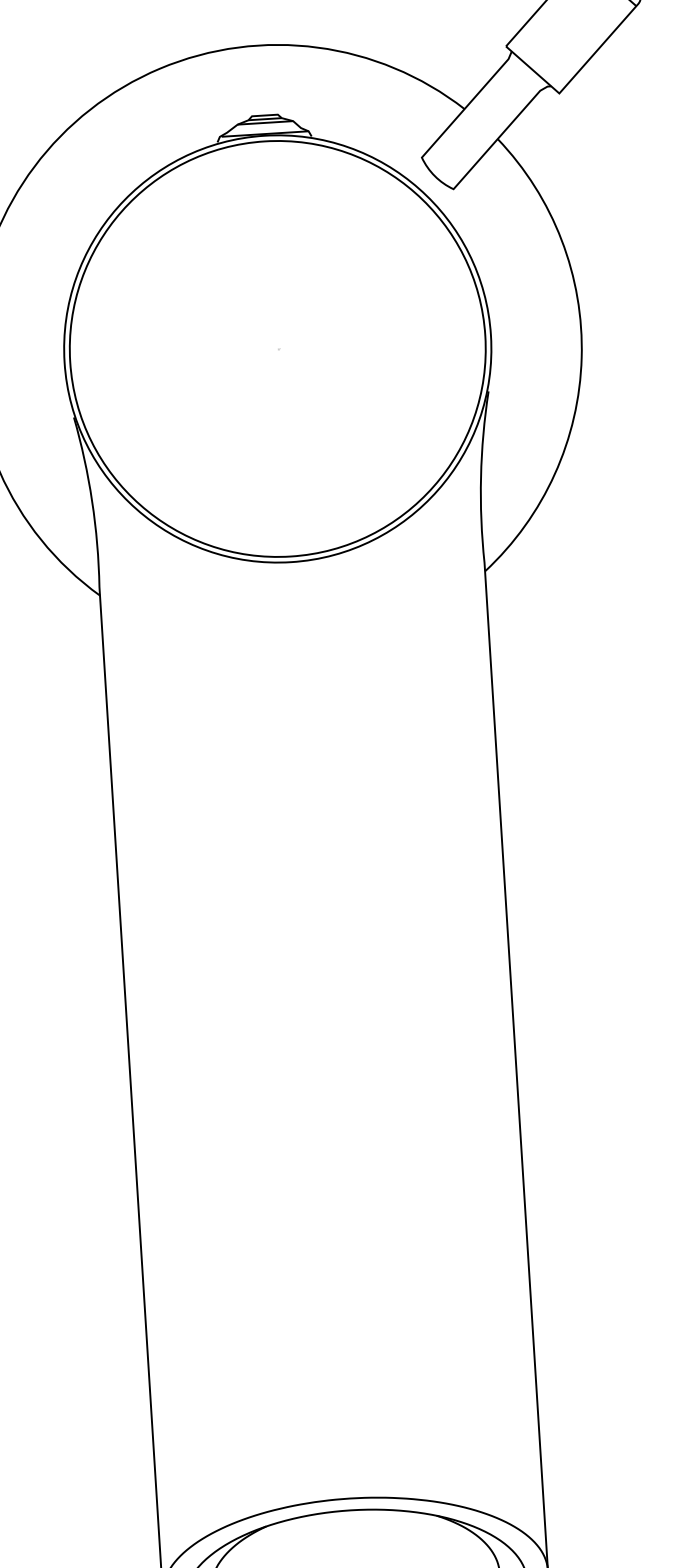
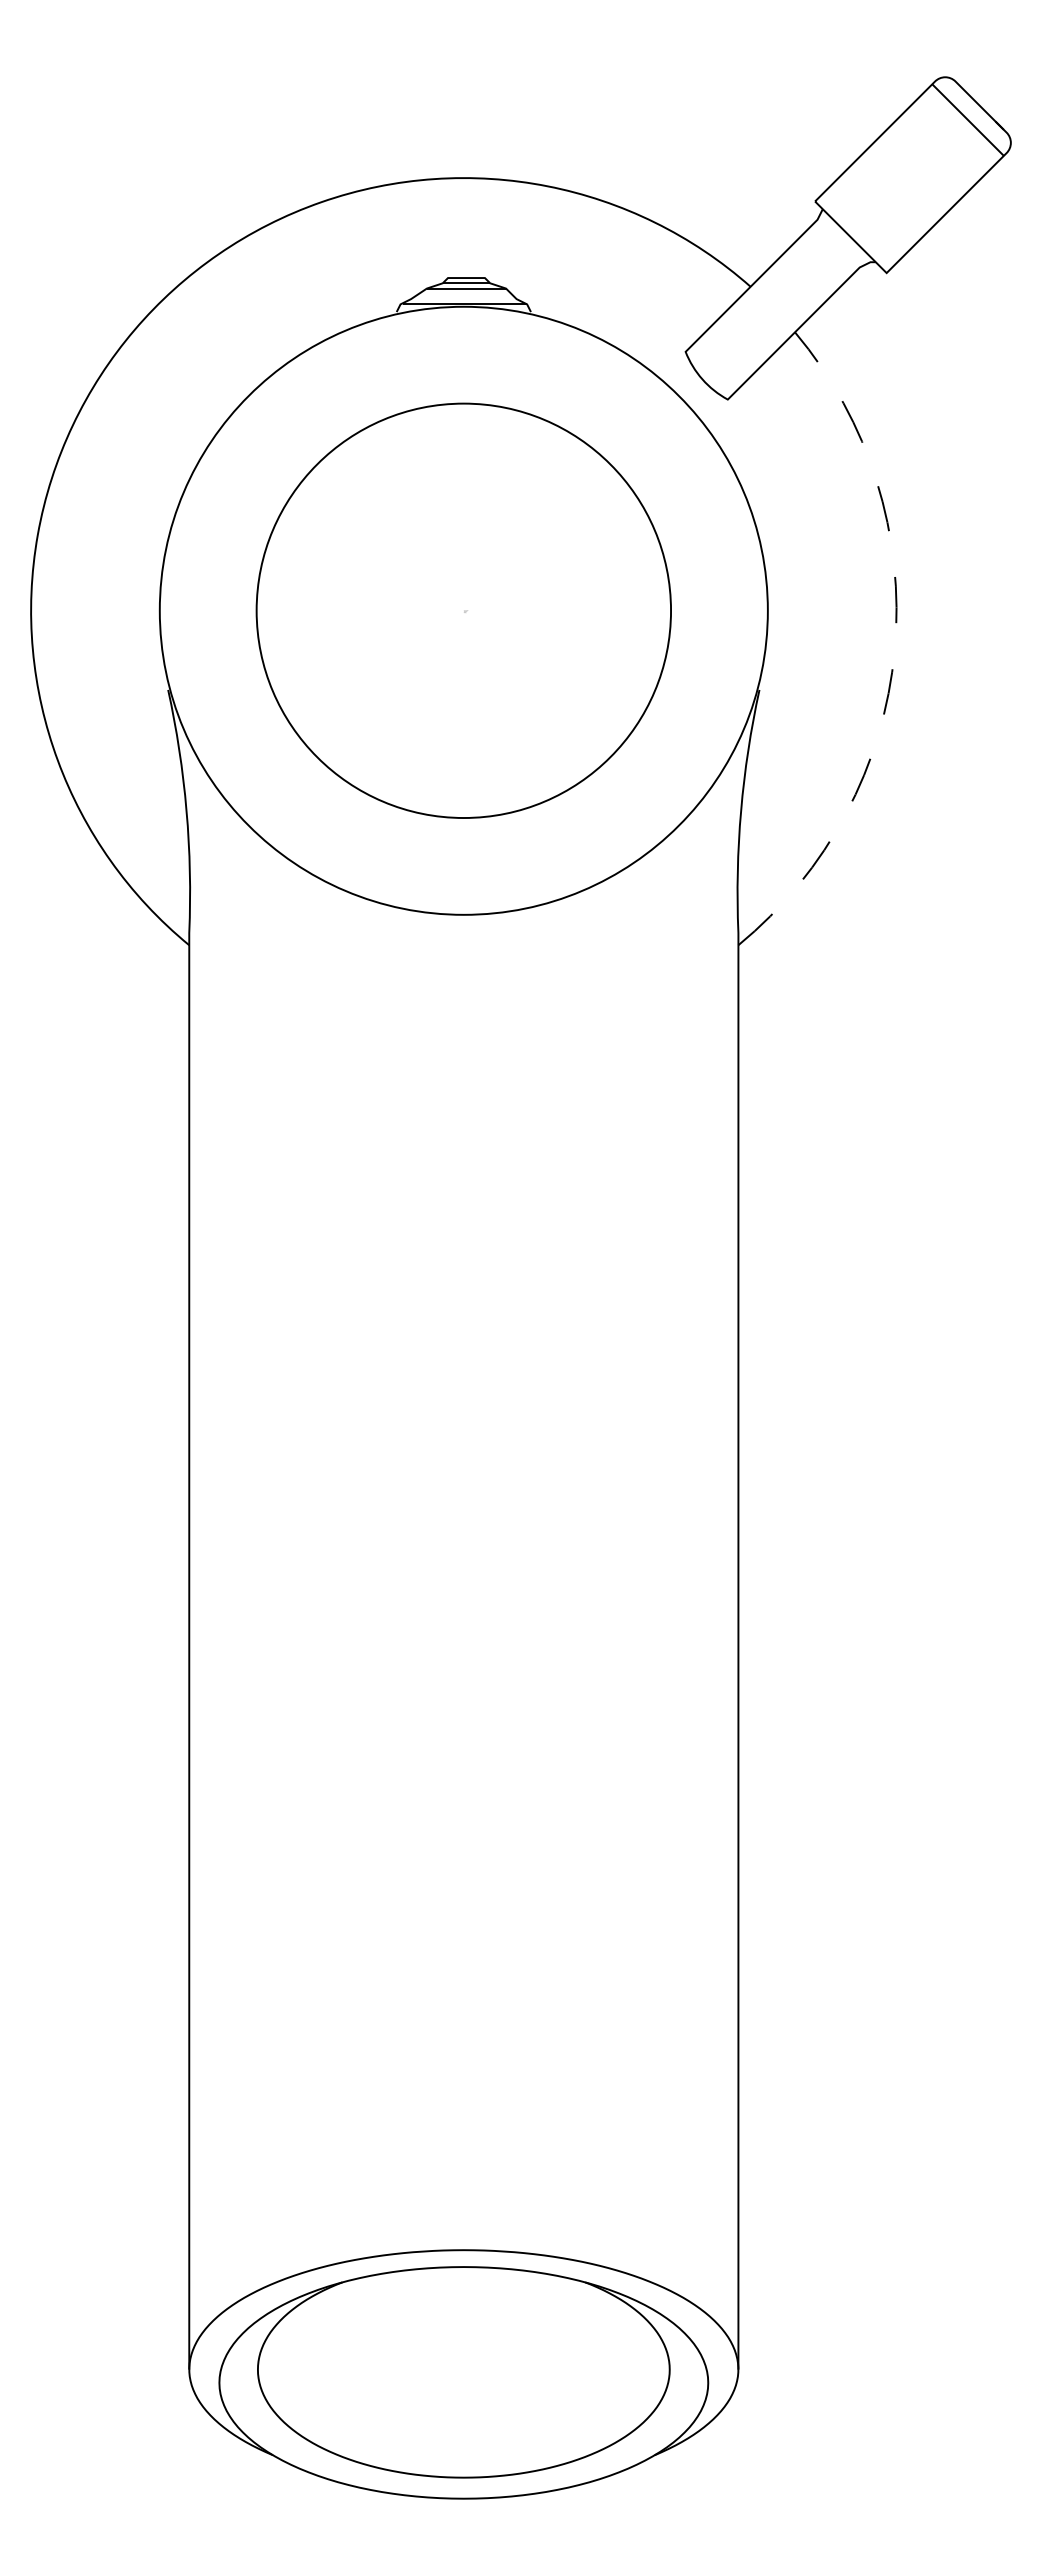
circle: (277, 348) -> (463, 610), size x0.7
arc: (581, 357) -> (894, 650), solid -> dashed

